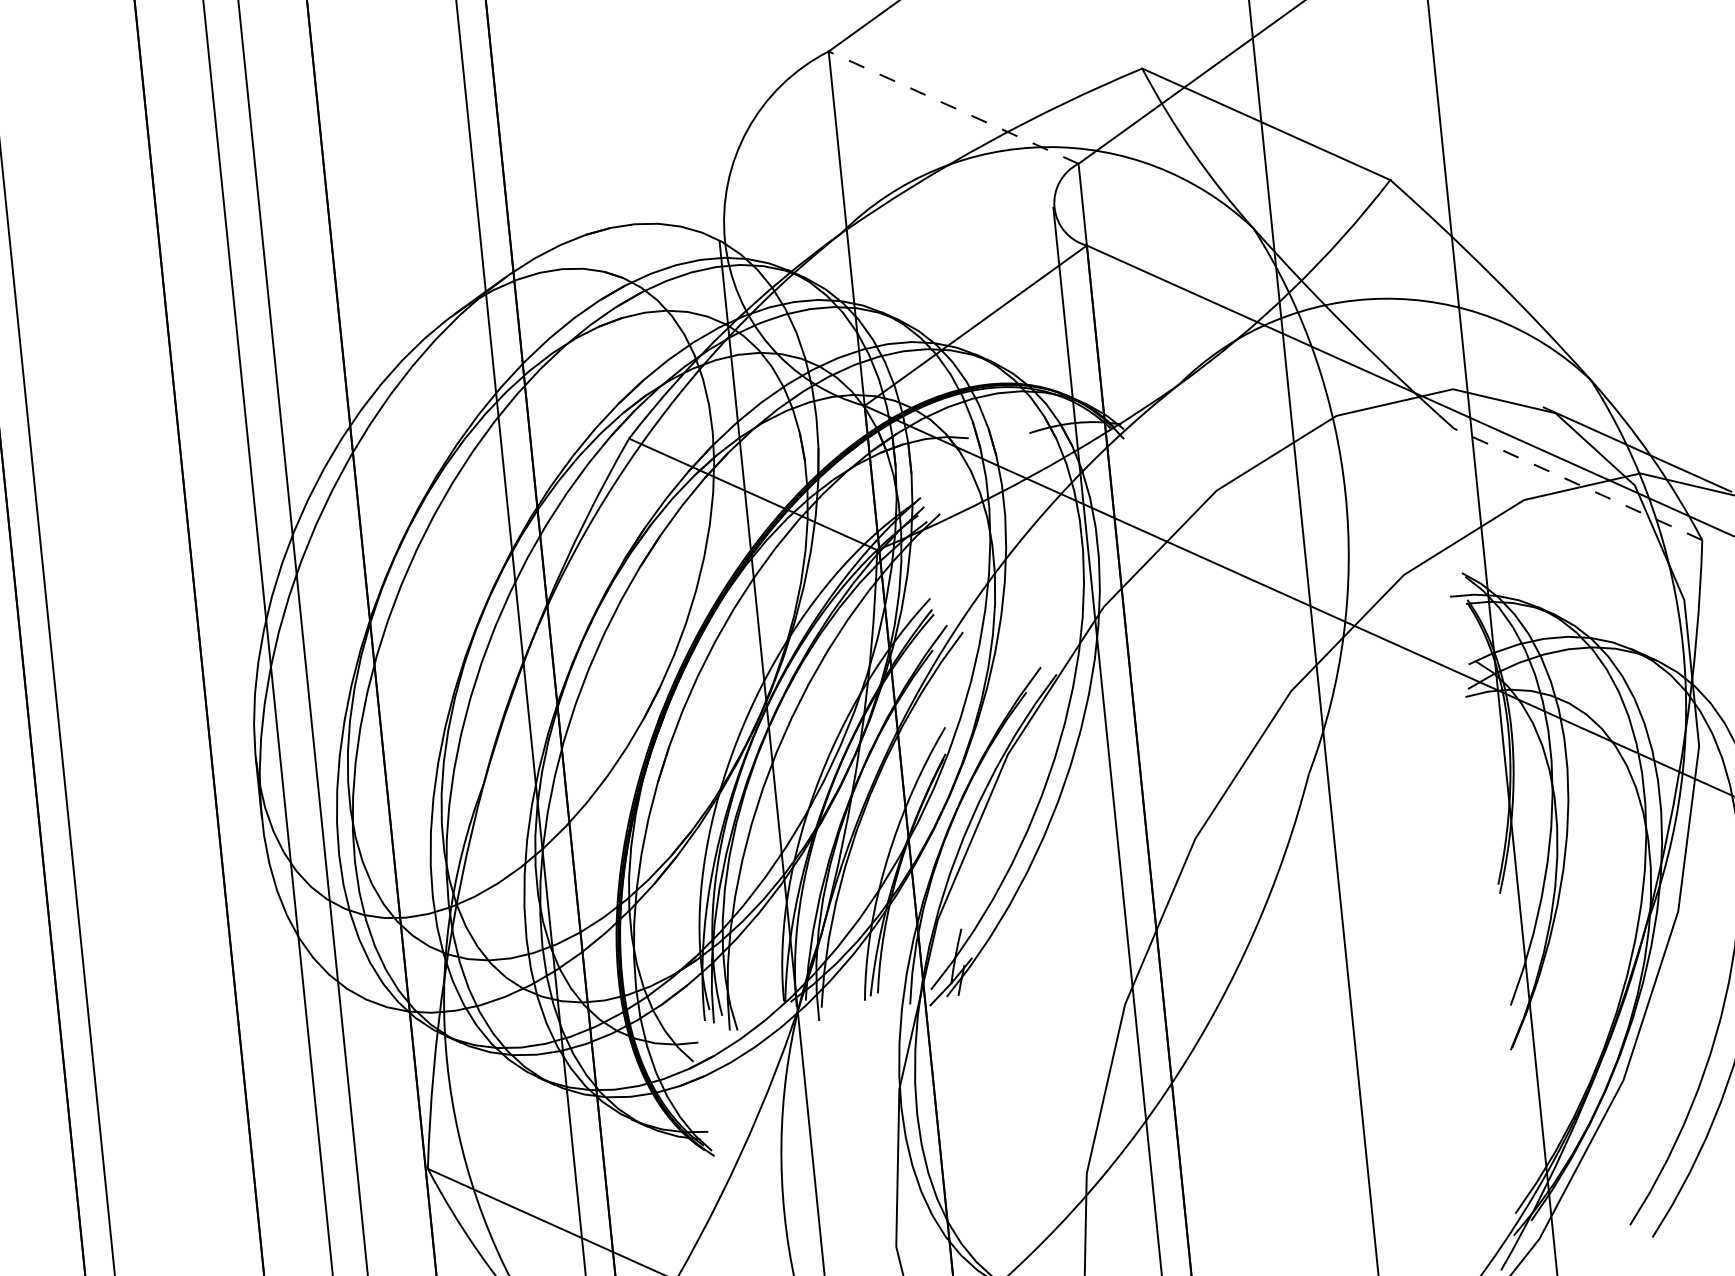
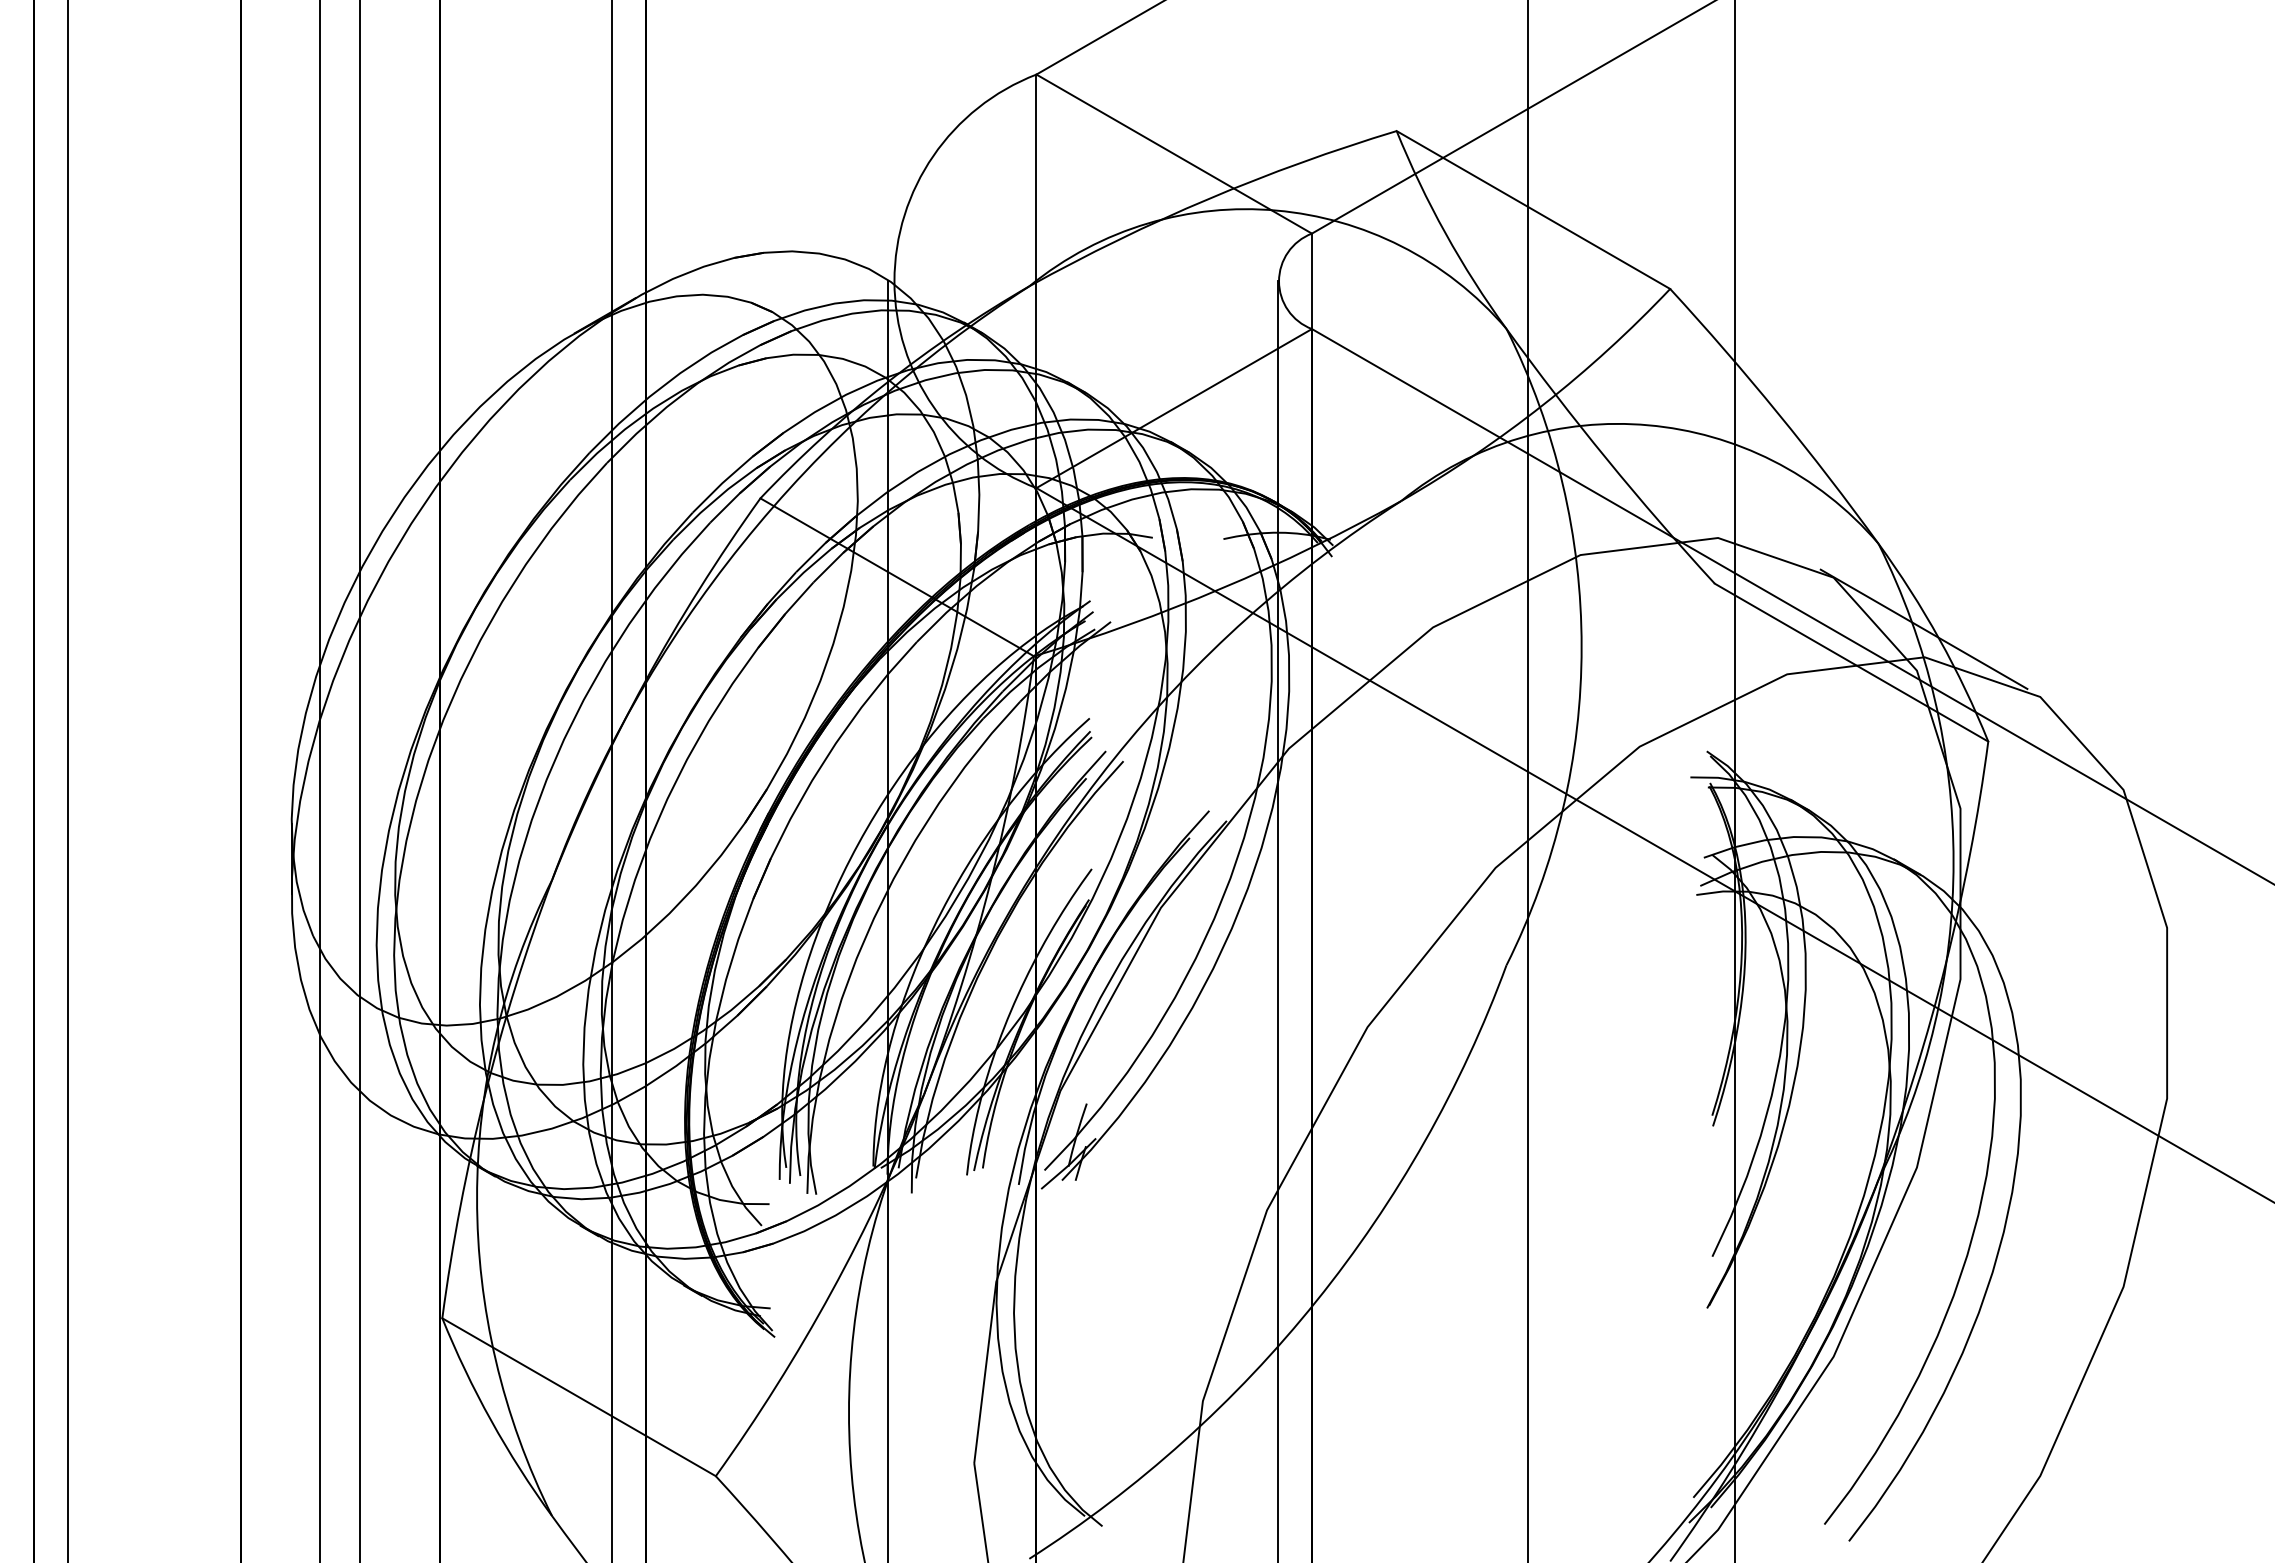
line: (952, 107) -> (1173, 153), dashed -> solid
line: (1578, 484) -> (1851, 662), dashed -> solid

